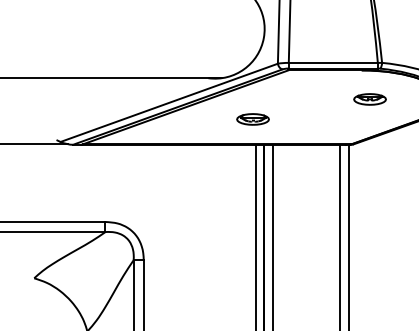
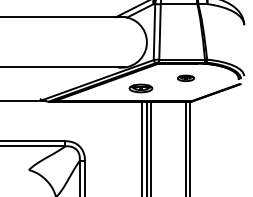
part: (369, 97) -> (185, 77), moved
part: (252, 119) -> (140, 88), size x1.4

